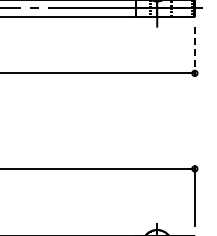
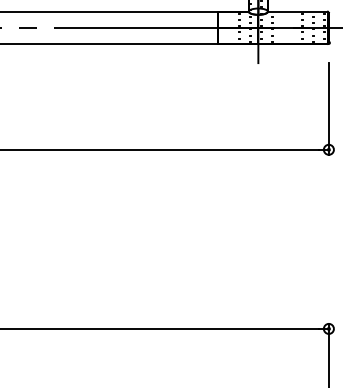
line: (194, 52) -> (328, 110), dashed -> solid

